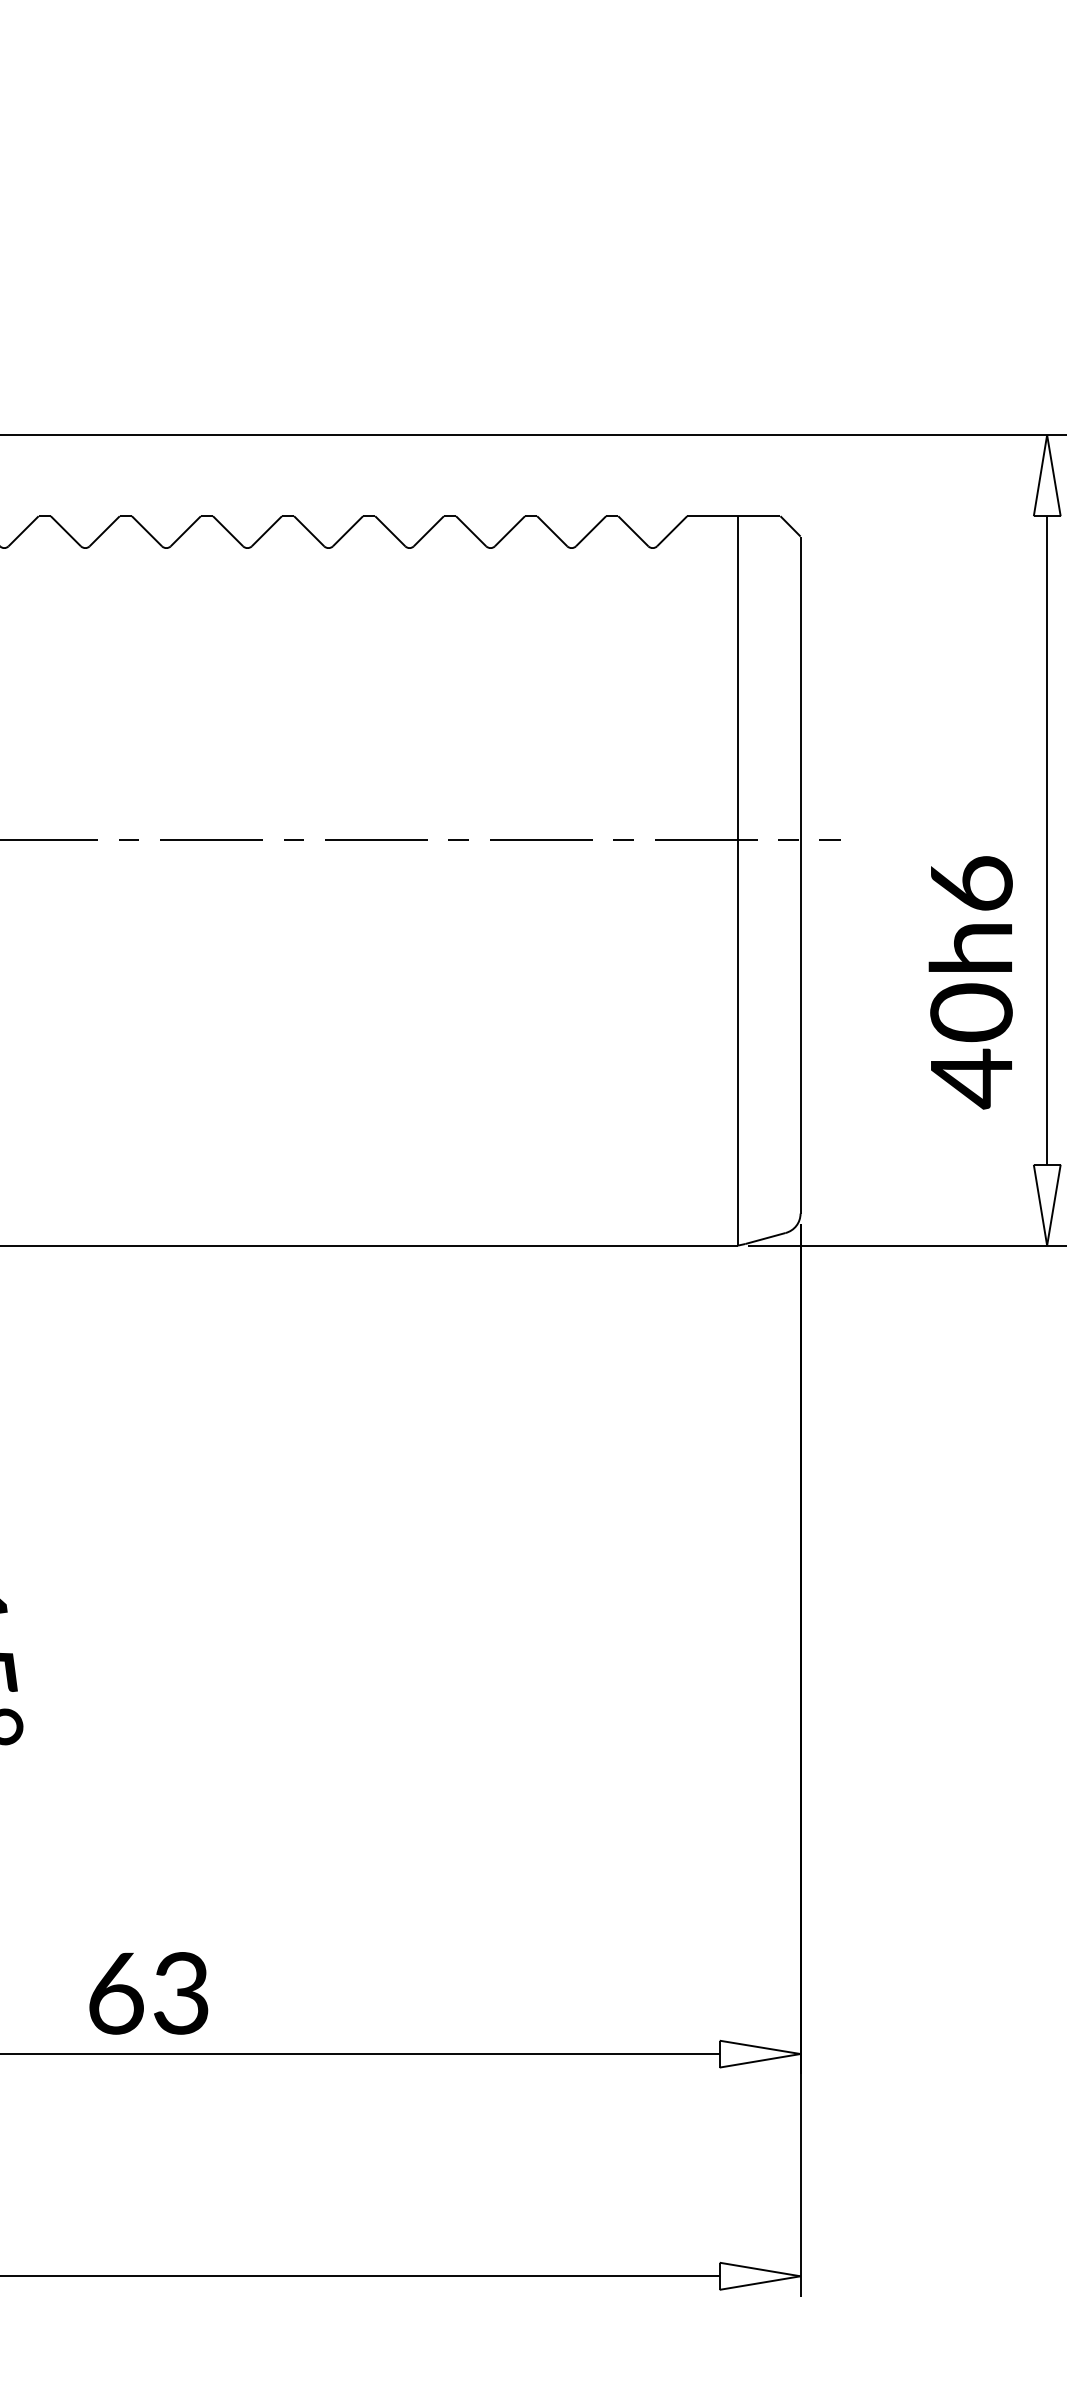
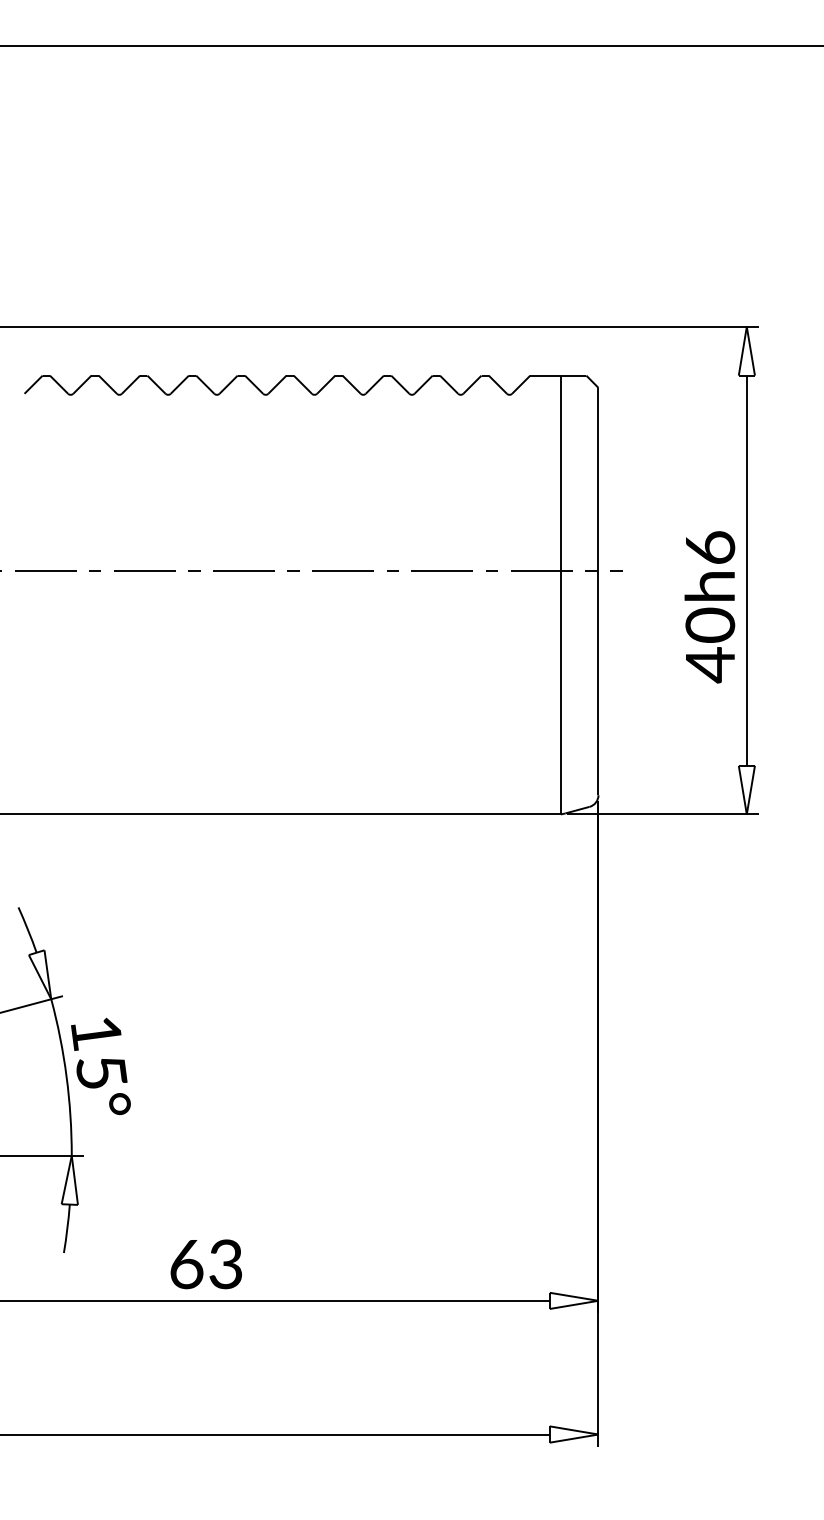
text: (970, 983) -> (709, 607), moved

